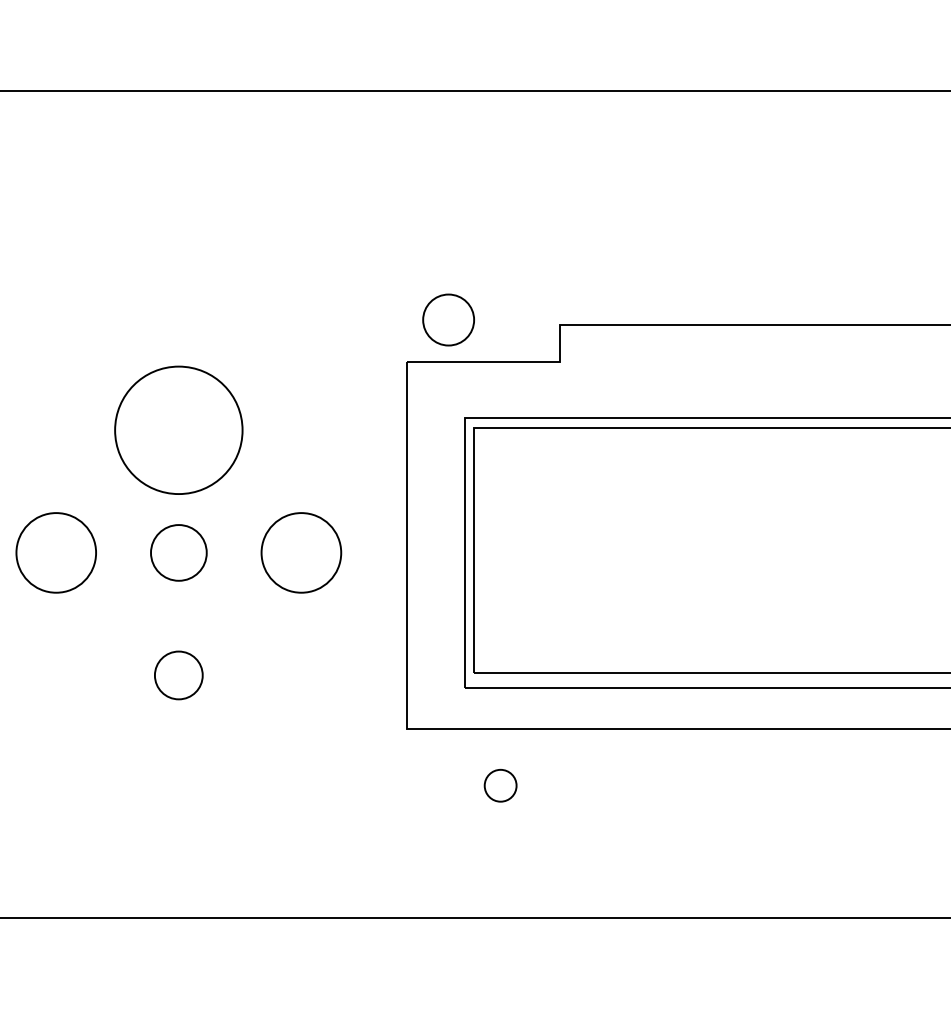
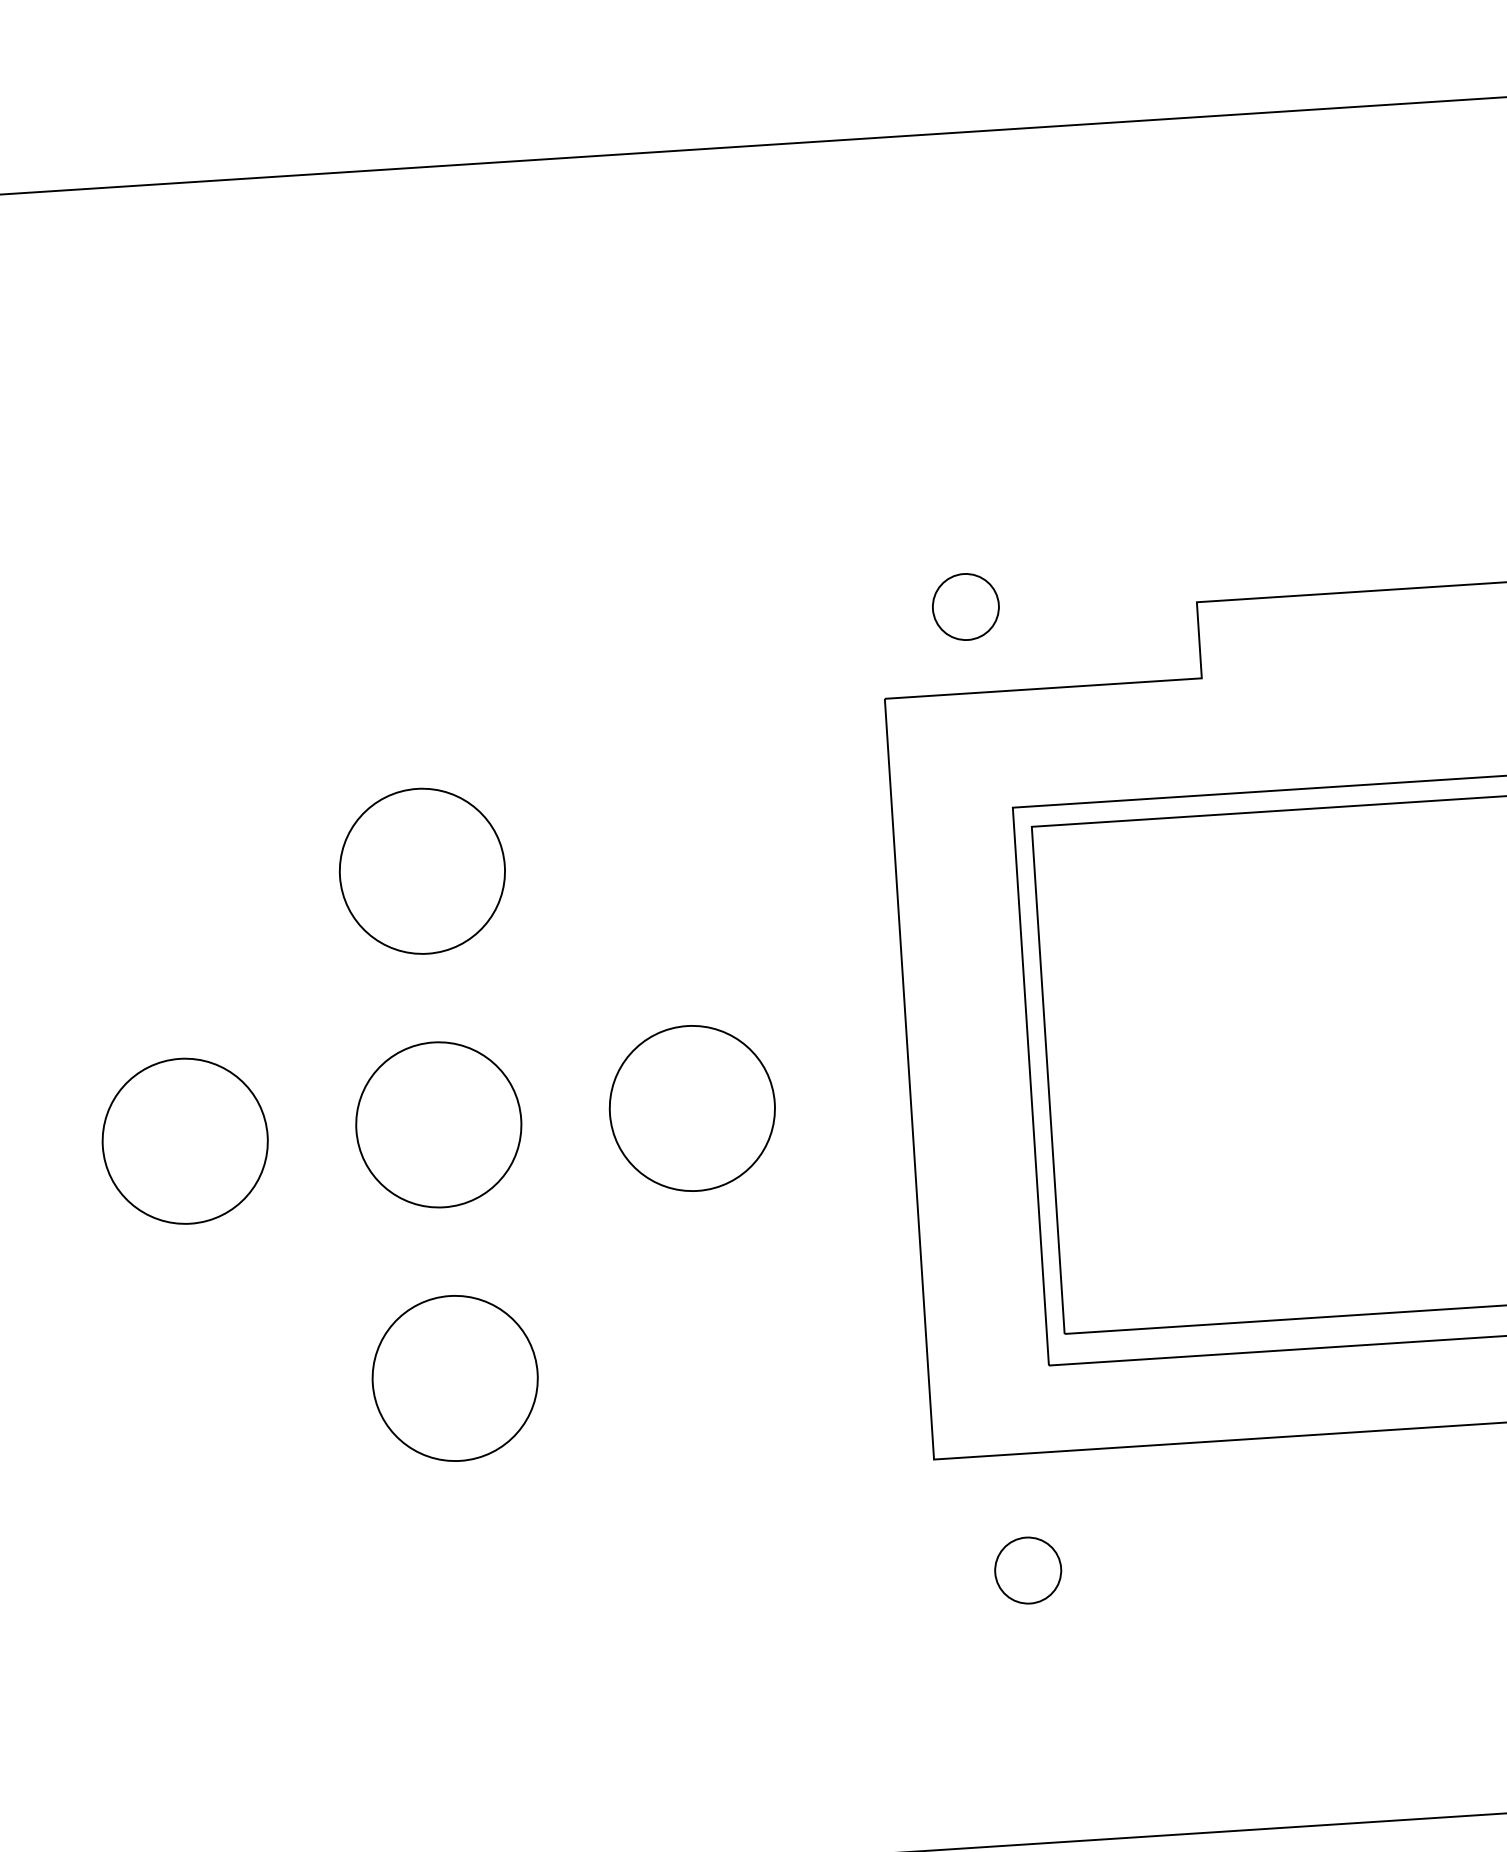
circle: (448, 319) -> (965, 605), size x0.62
circle: (178, 430) -> (421, 871), size x0.62
circle: (178, 552) -> (438, 1124), size x1.43
circle: (178, 675) -> (454, 1378), size x1.67
circle: (500, 785) -> (1027, 1570), moved

